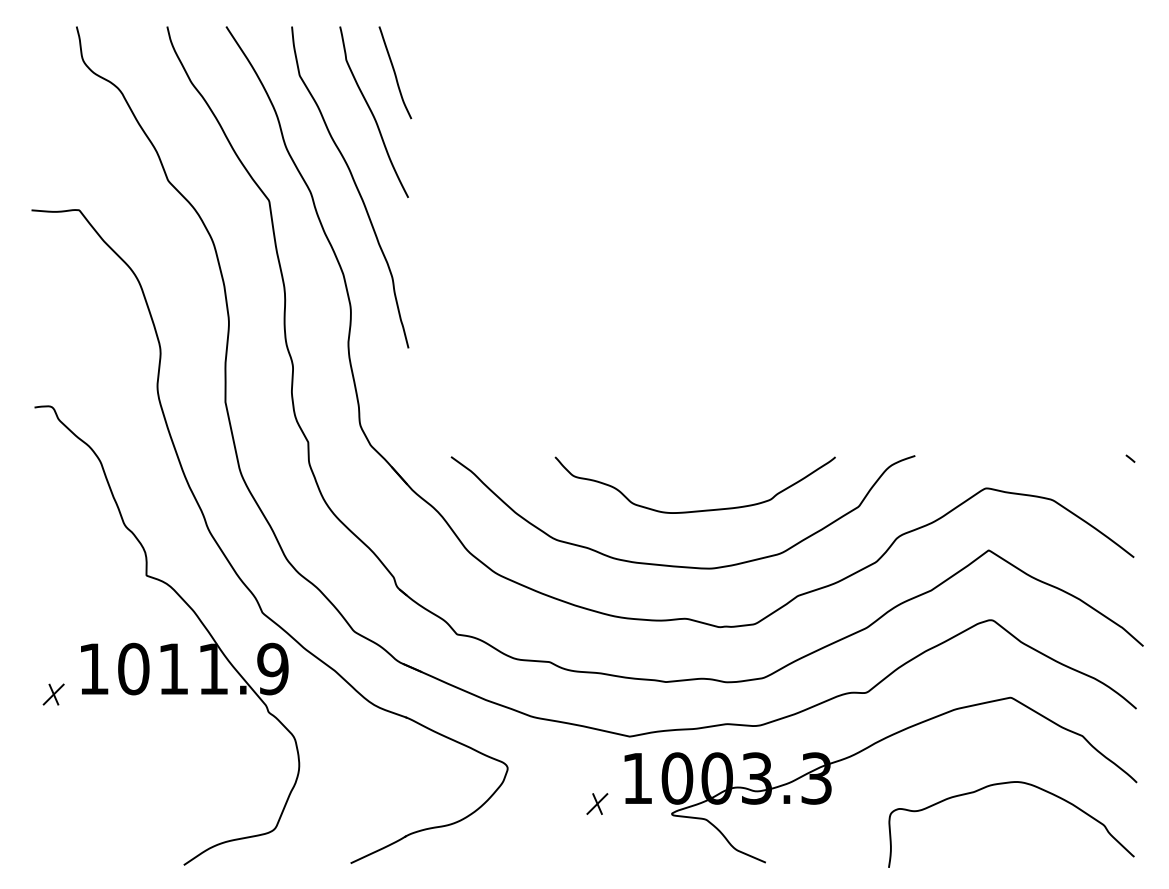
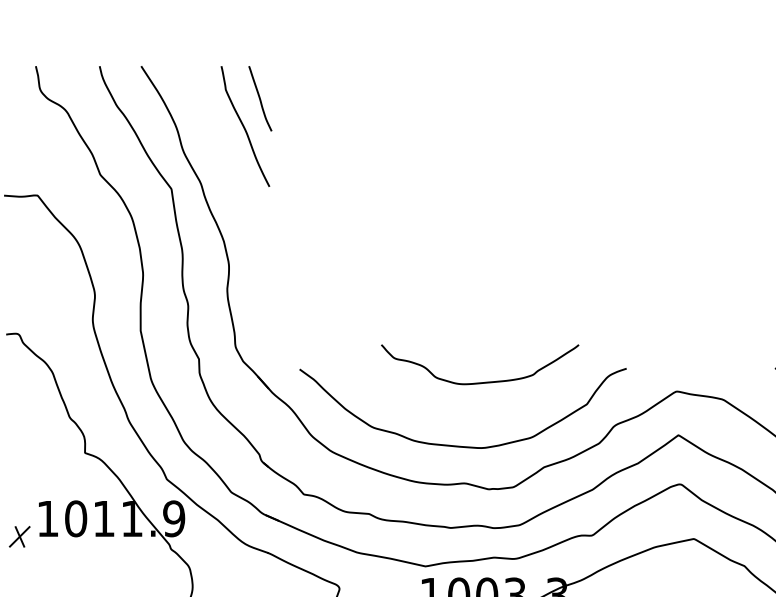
curve: (354, 184) -> (231, 177), removed
curve: (694, 510) -> (479, 382), moved
part: (53, 694) -> (19, 536), size x1.4

